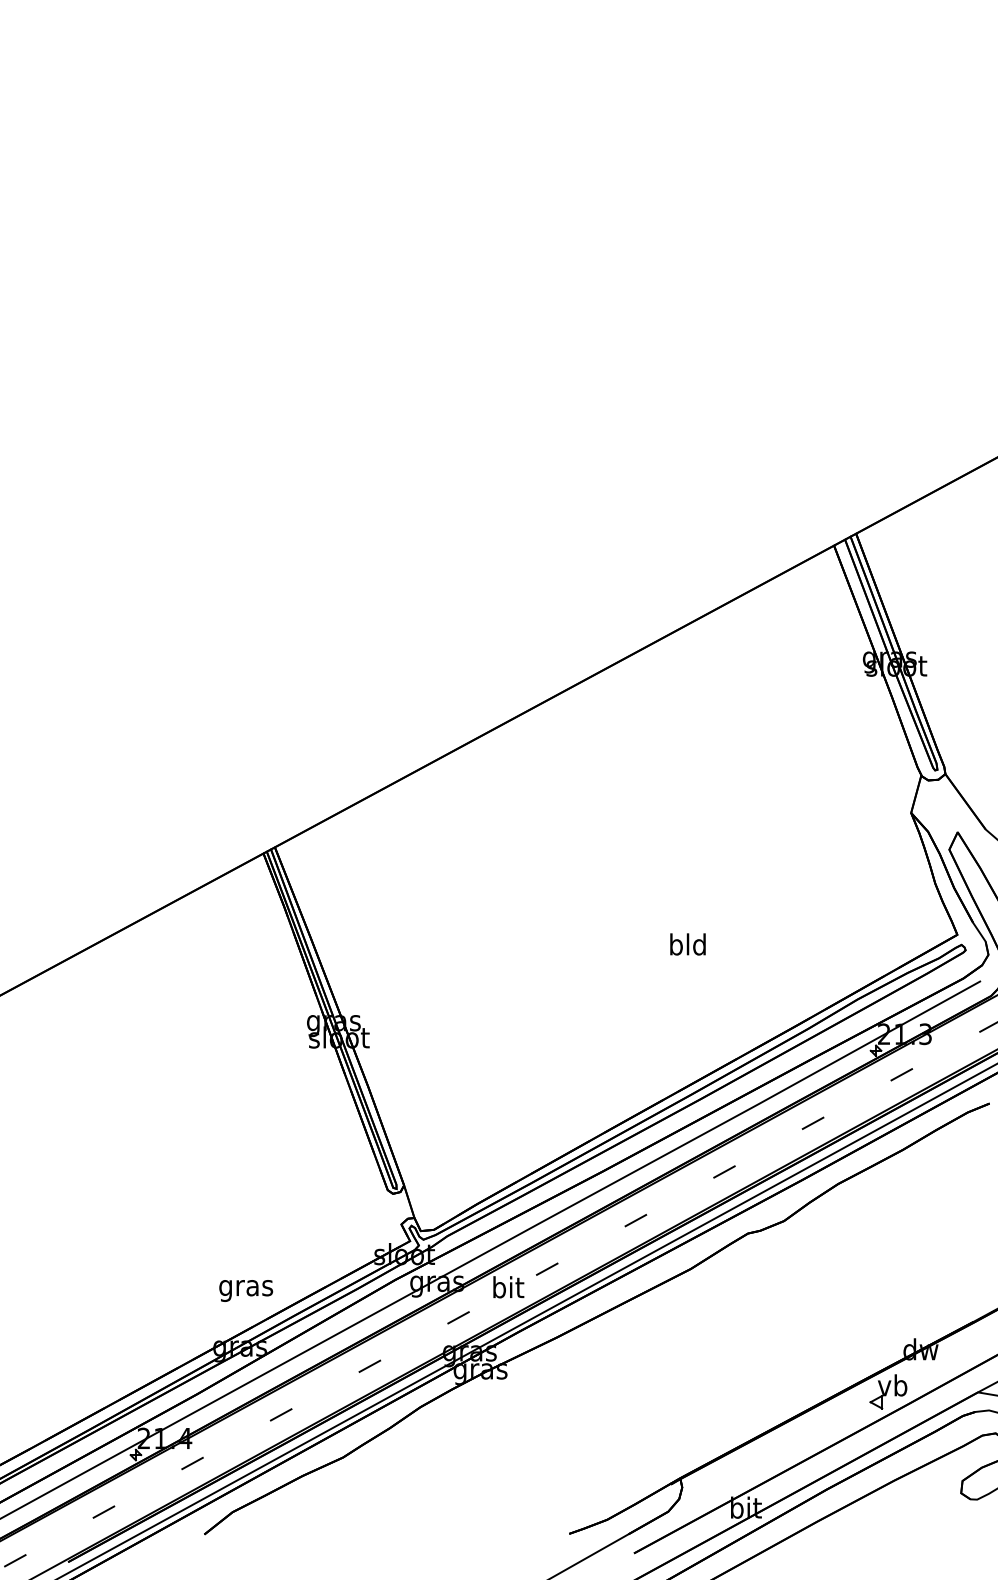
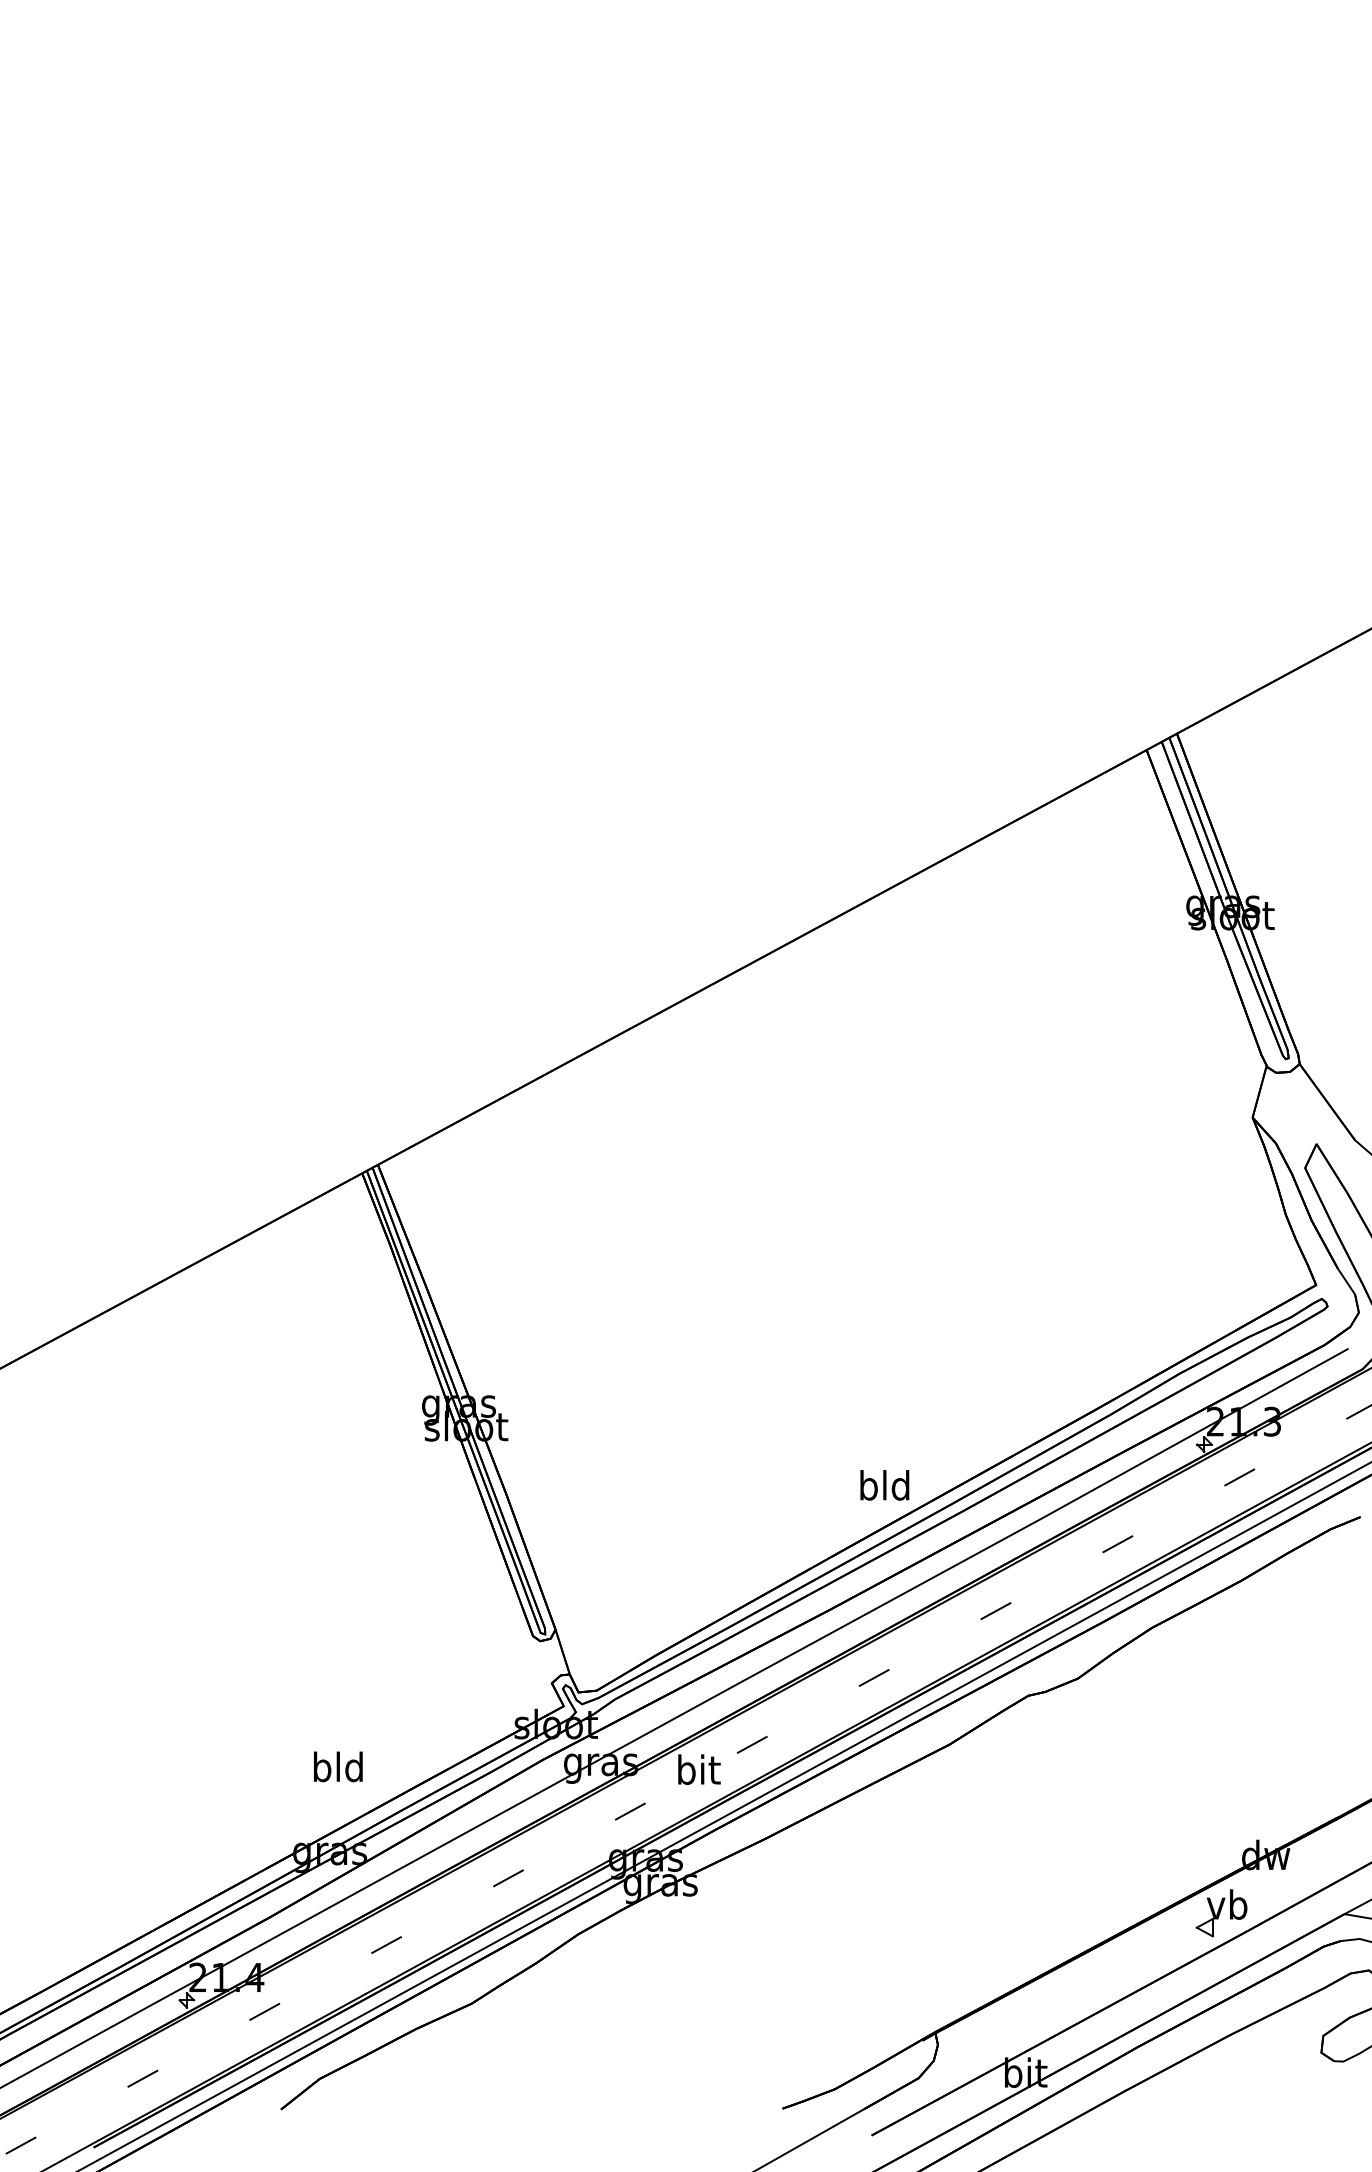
text: (687, 944) -> (884, 1485), moved
text: (246, 1287) -> (338, 1770), gras -> bld

